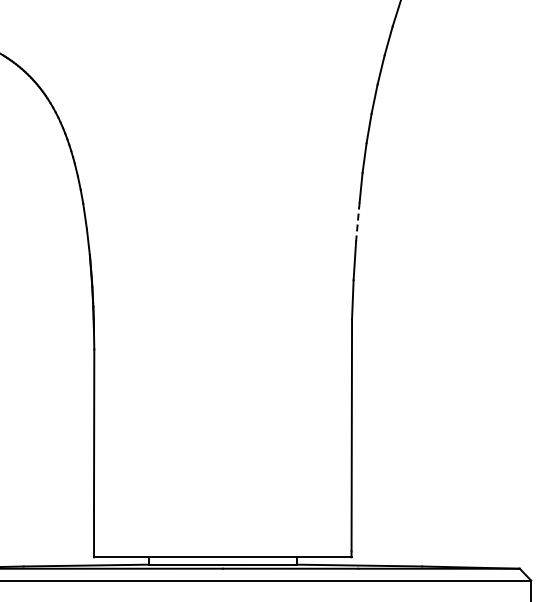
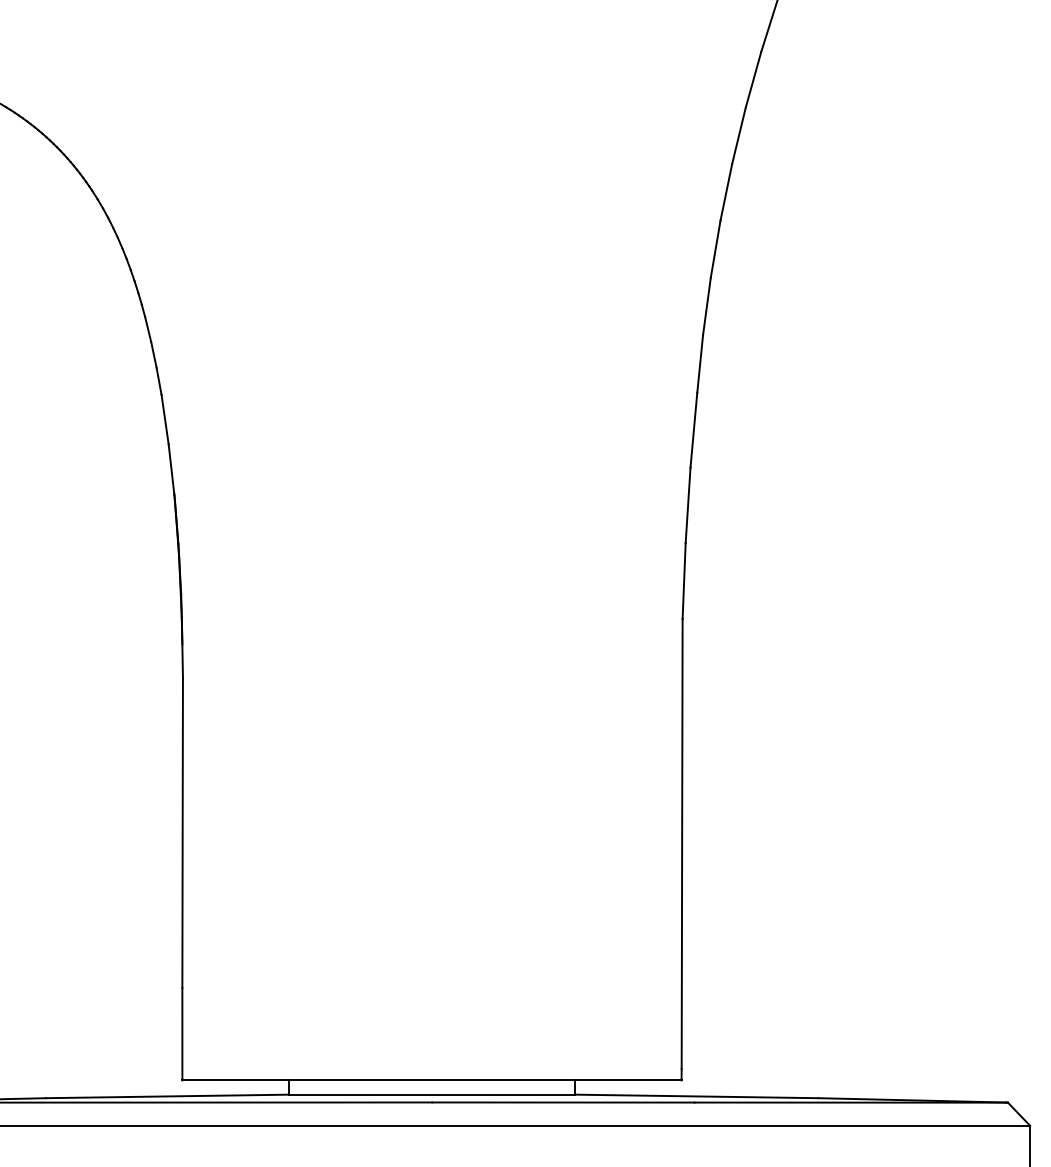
line: (357, 222) -> (693, 431), dashed -> solid

